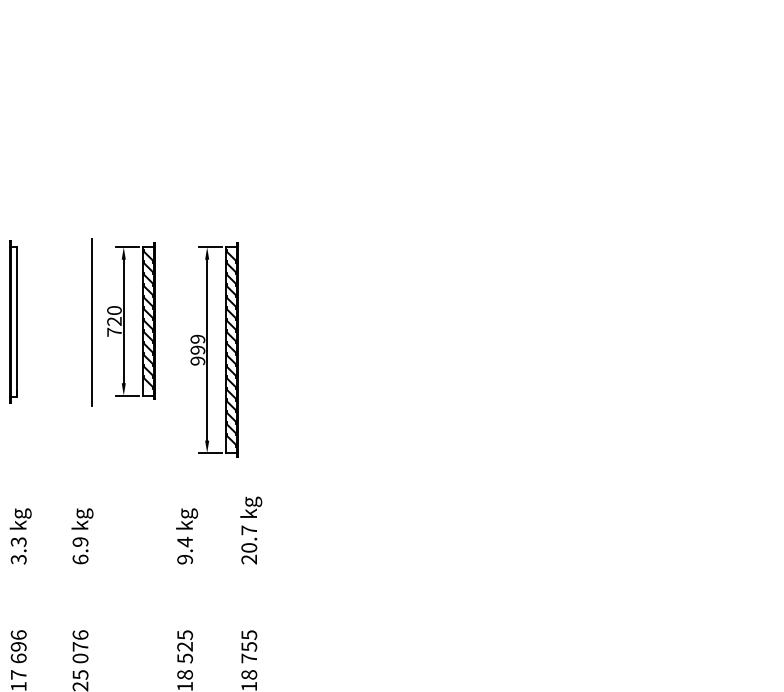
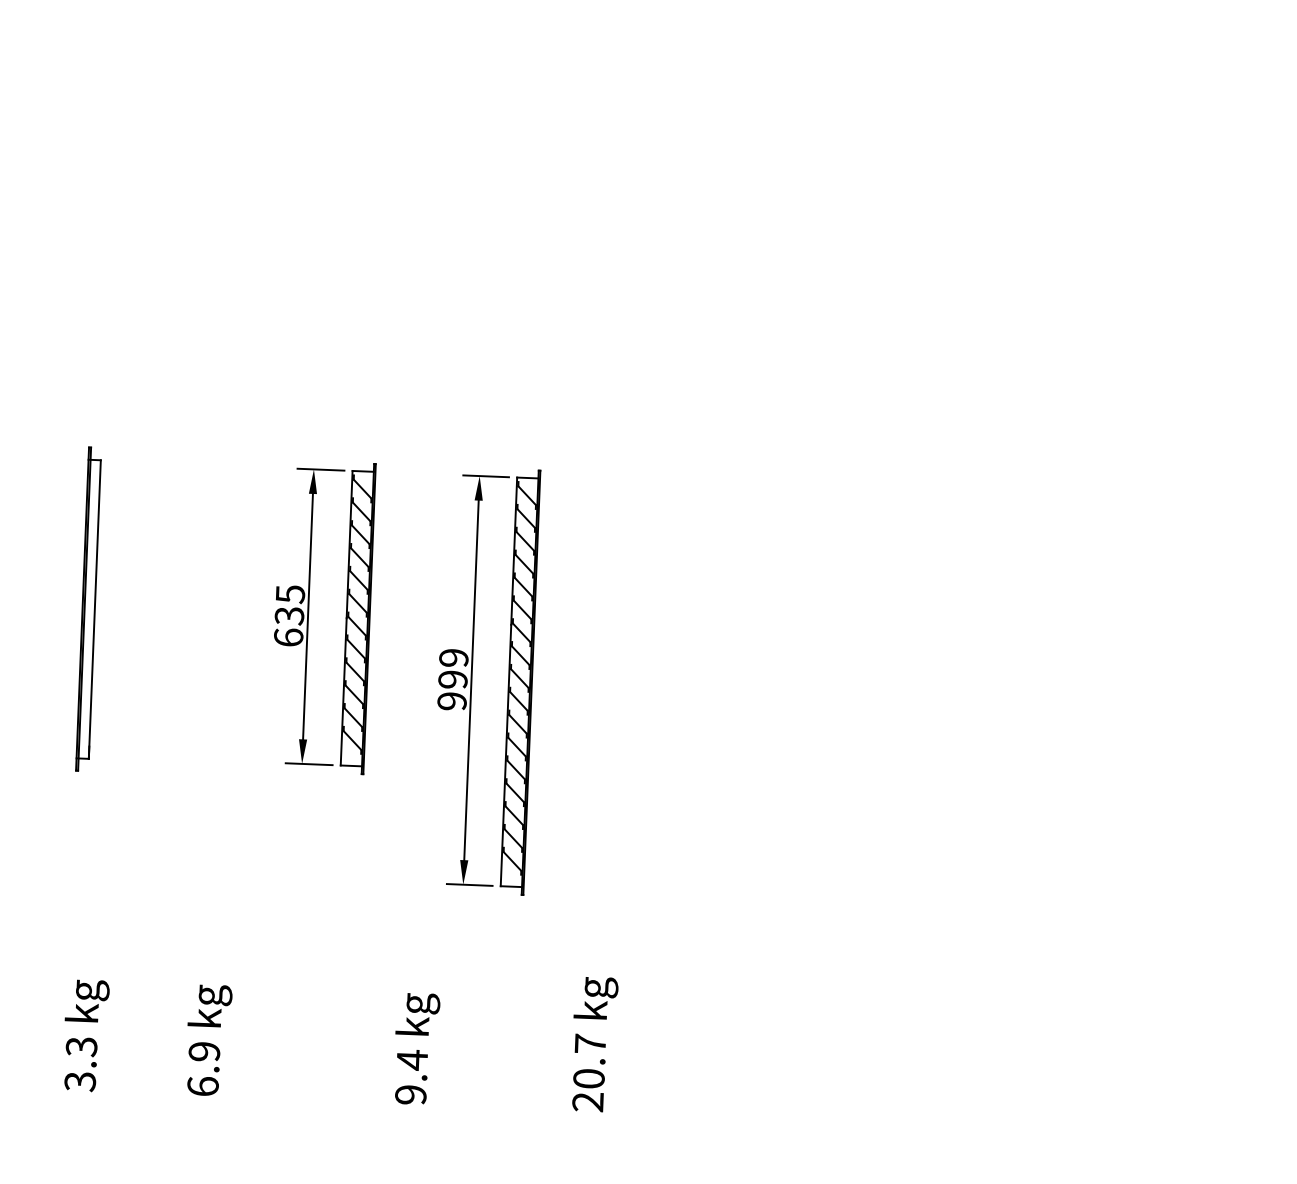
text: (114, 321) -> (289, 616), 720 -> 635
line: (91, 322) -> (243, 616), removed
text: (251, 530) -> (594, 1044), moved

